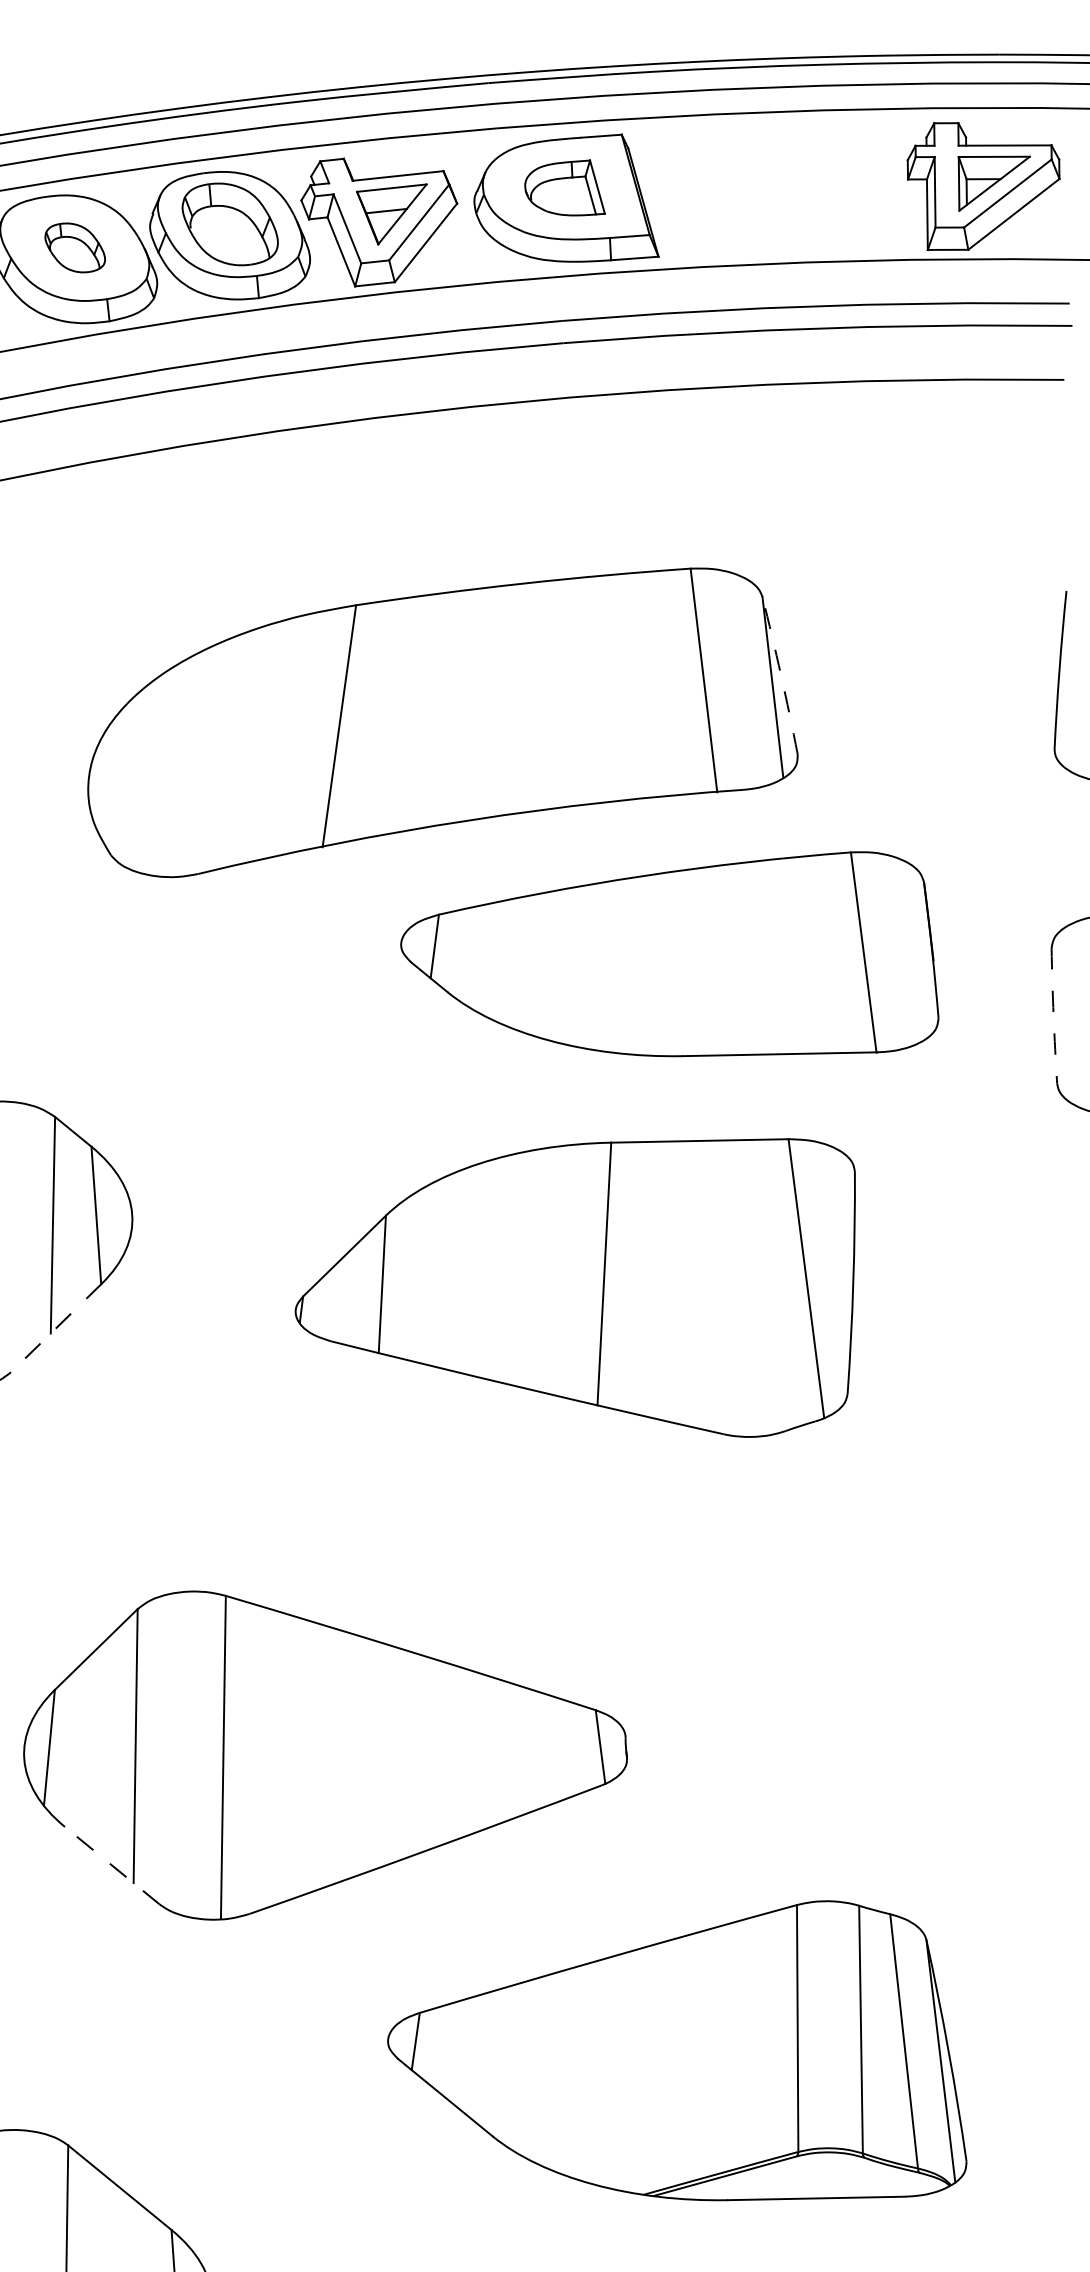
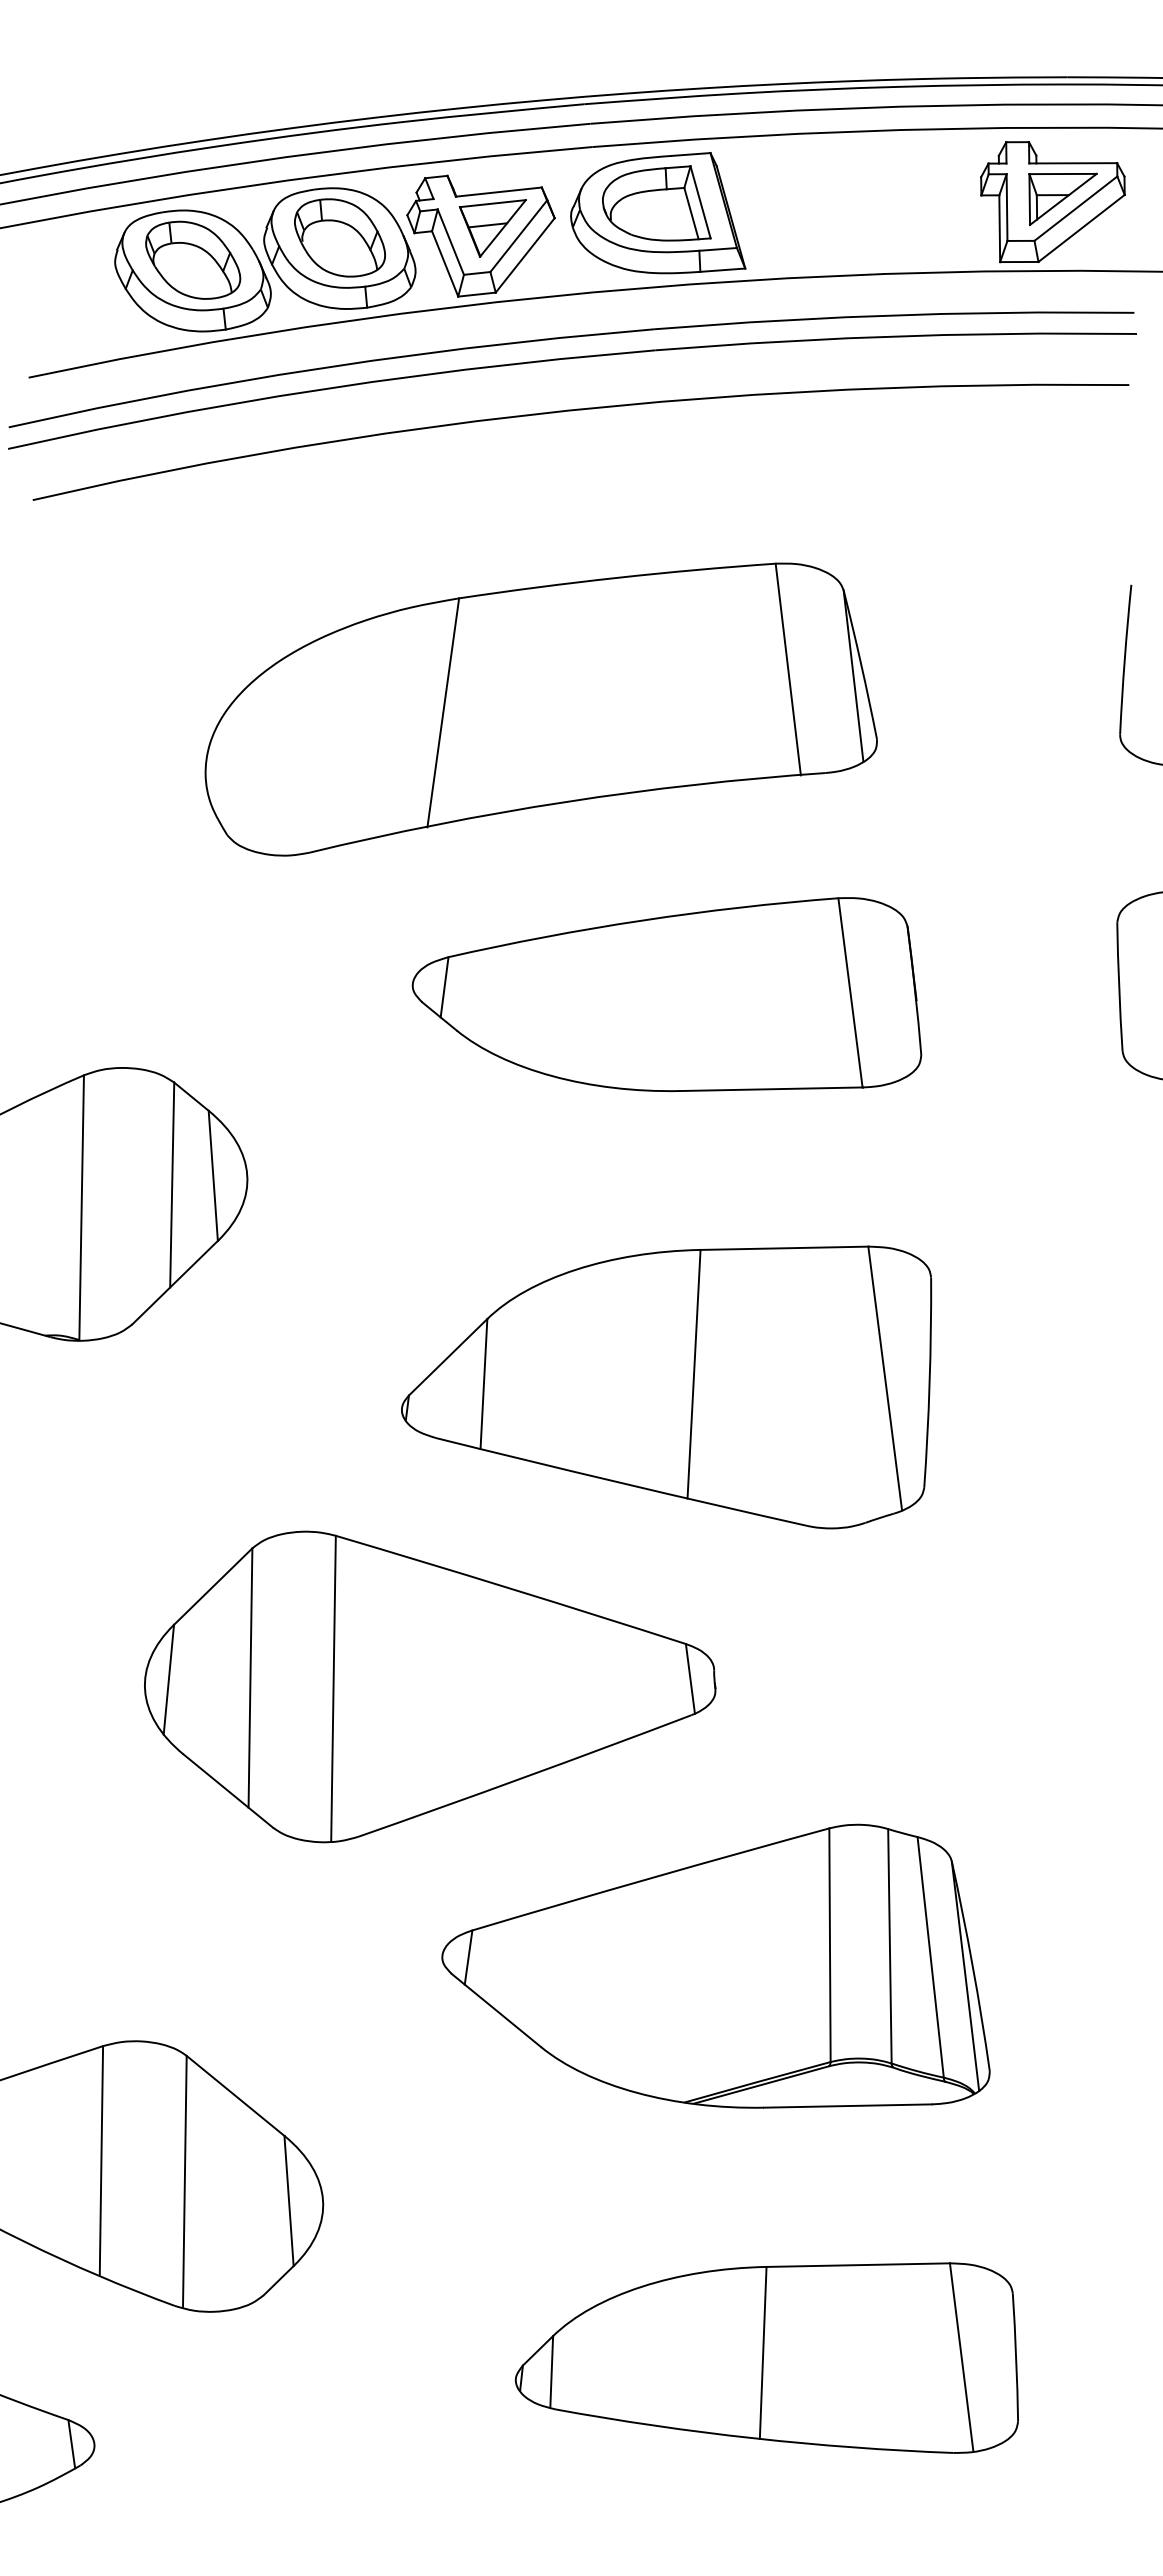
part: (564, 188) -> (656, 203), size x1.43
part: (75, 247) -> (193, 259), size x1.67
arc: (781, 675) -> (861, 664), dashed -> solid
part: (669, 954) -> (666, 994), moved
arc: (1053, 1015) -> (1119, 986), dashed -> solid
part: (575, 1288) -> (666, 1387), moved
line: (56, 1328) -> (175, 1282), dashed -> solid
line: (112, 1866) -> (228, 1791), dashed -> solid
part: (676, 2049) -> (715, 1965), moved

